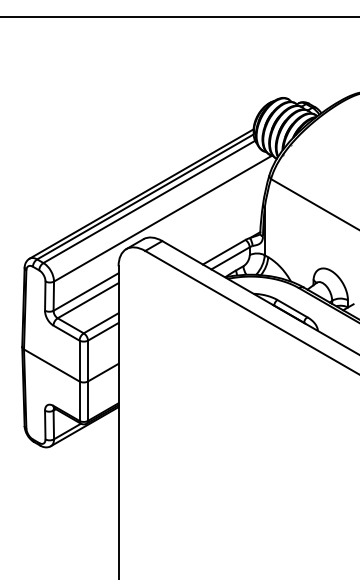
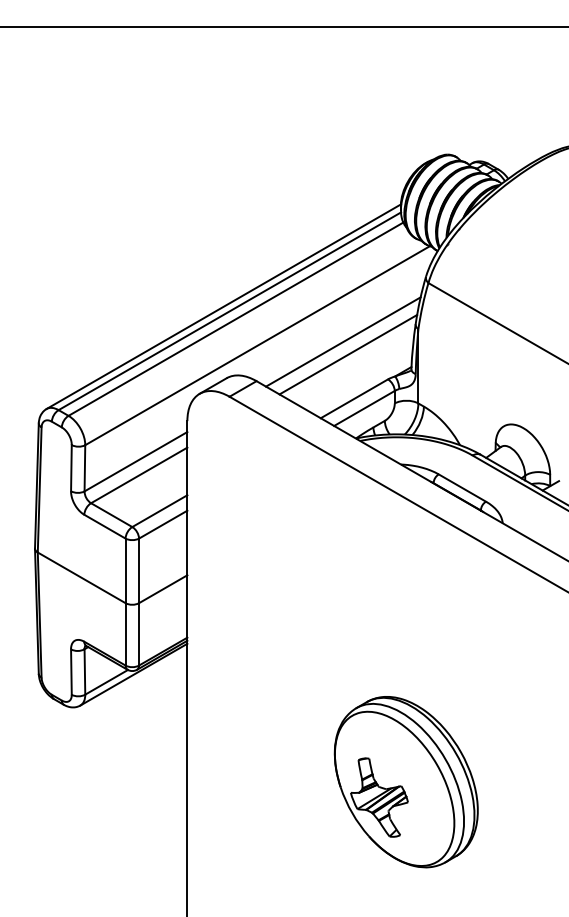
line: (217, 216) -> (343, 342), added
line: (219, 224) -> (346, 354), added
part: (256, 494) -> (405, 781), added

